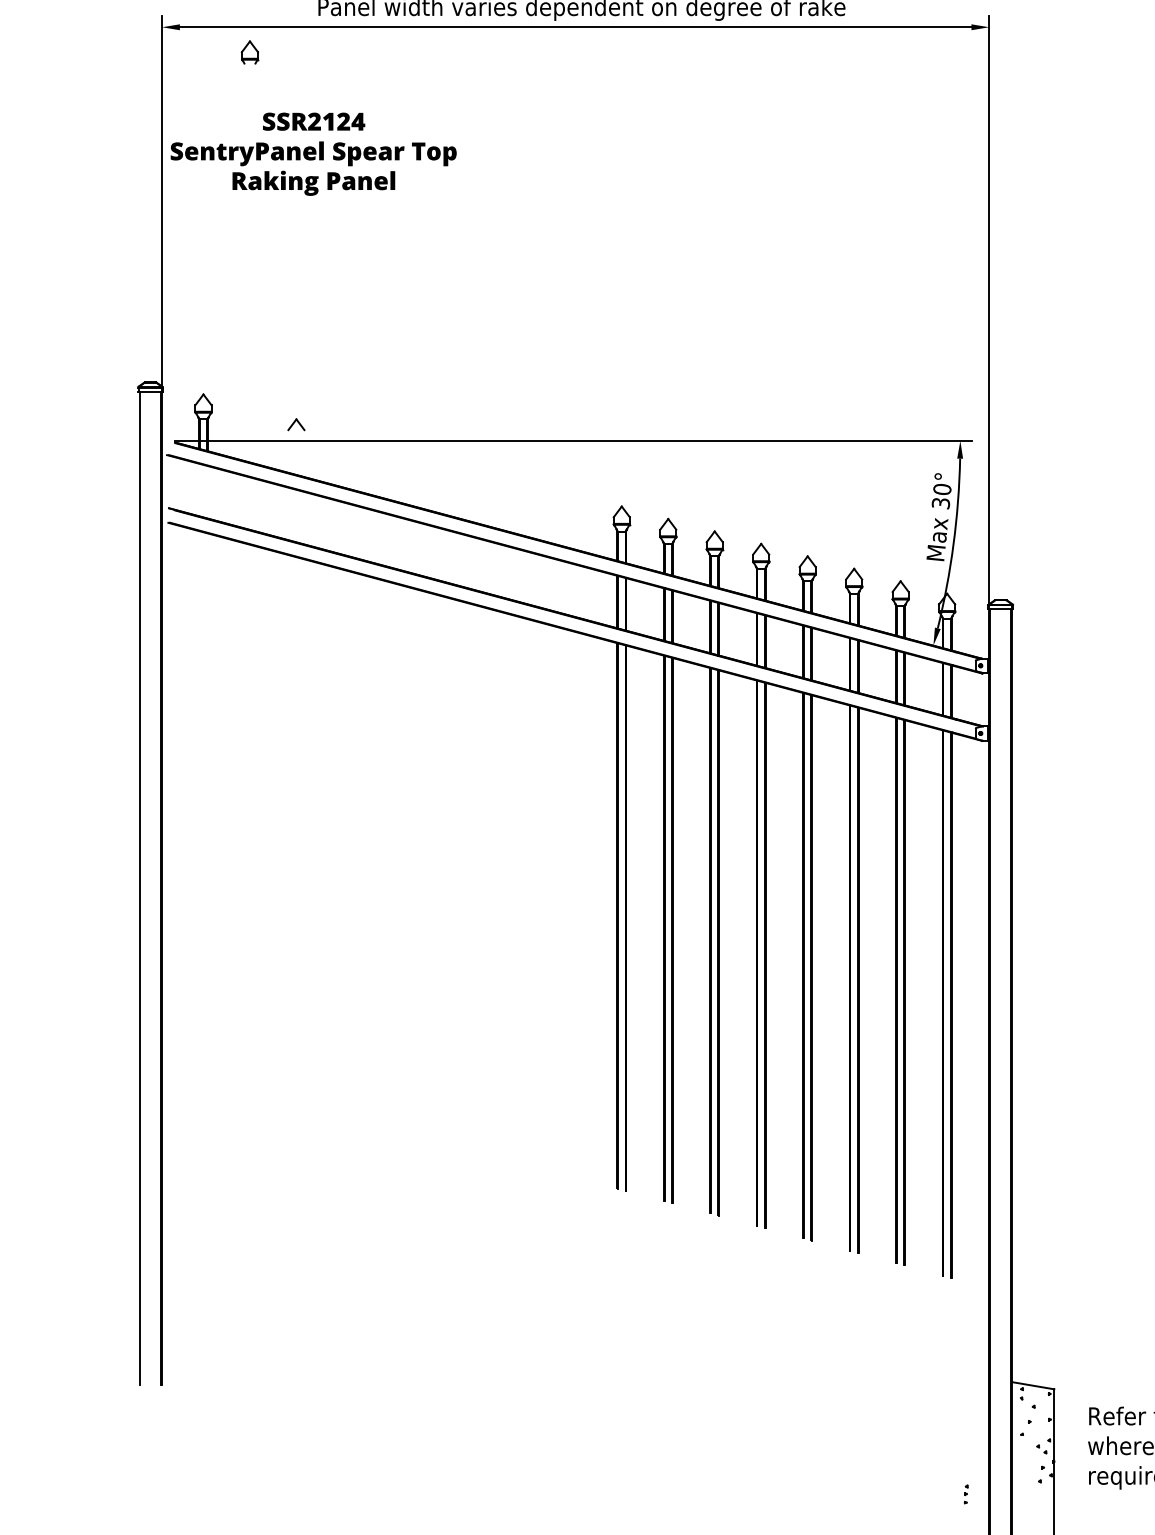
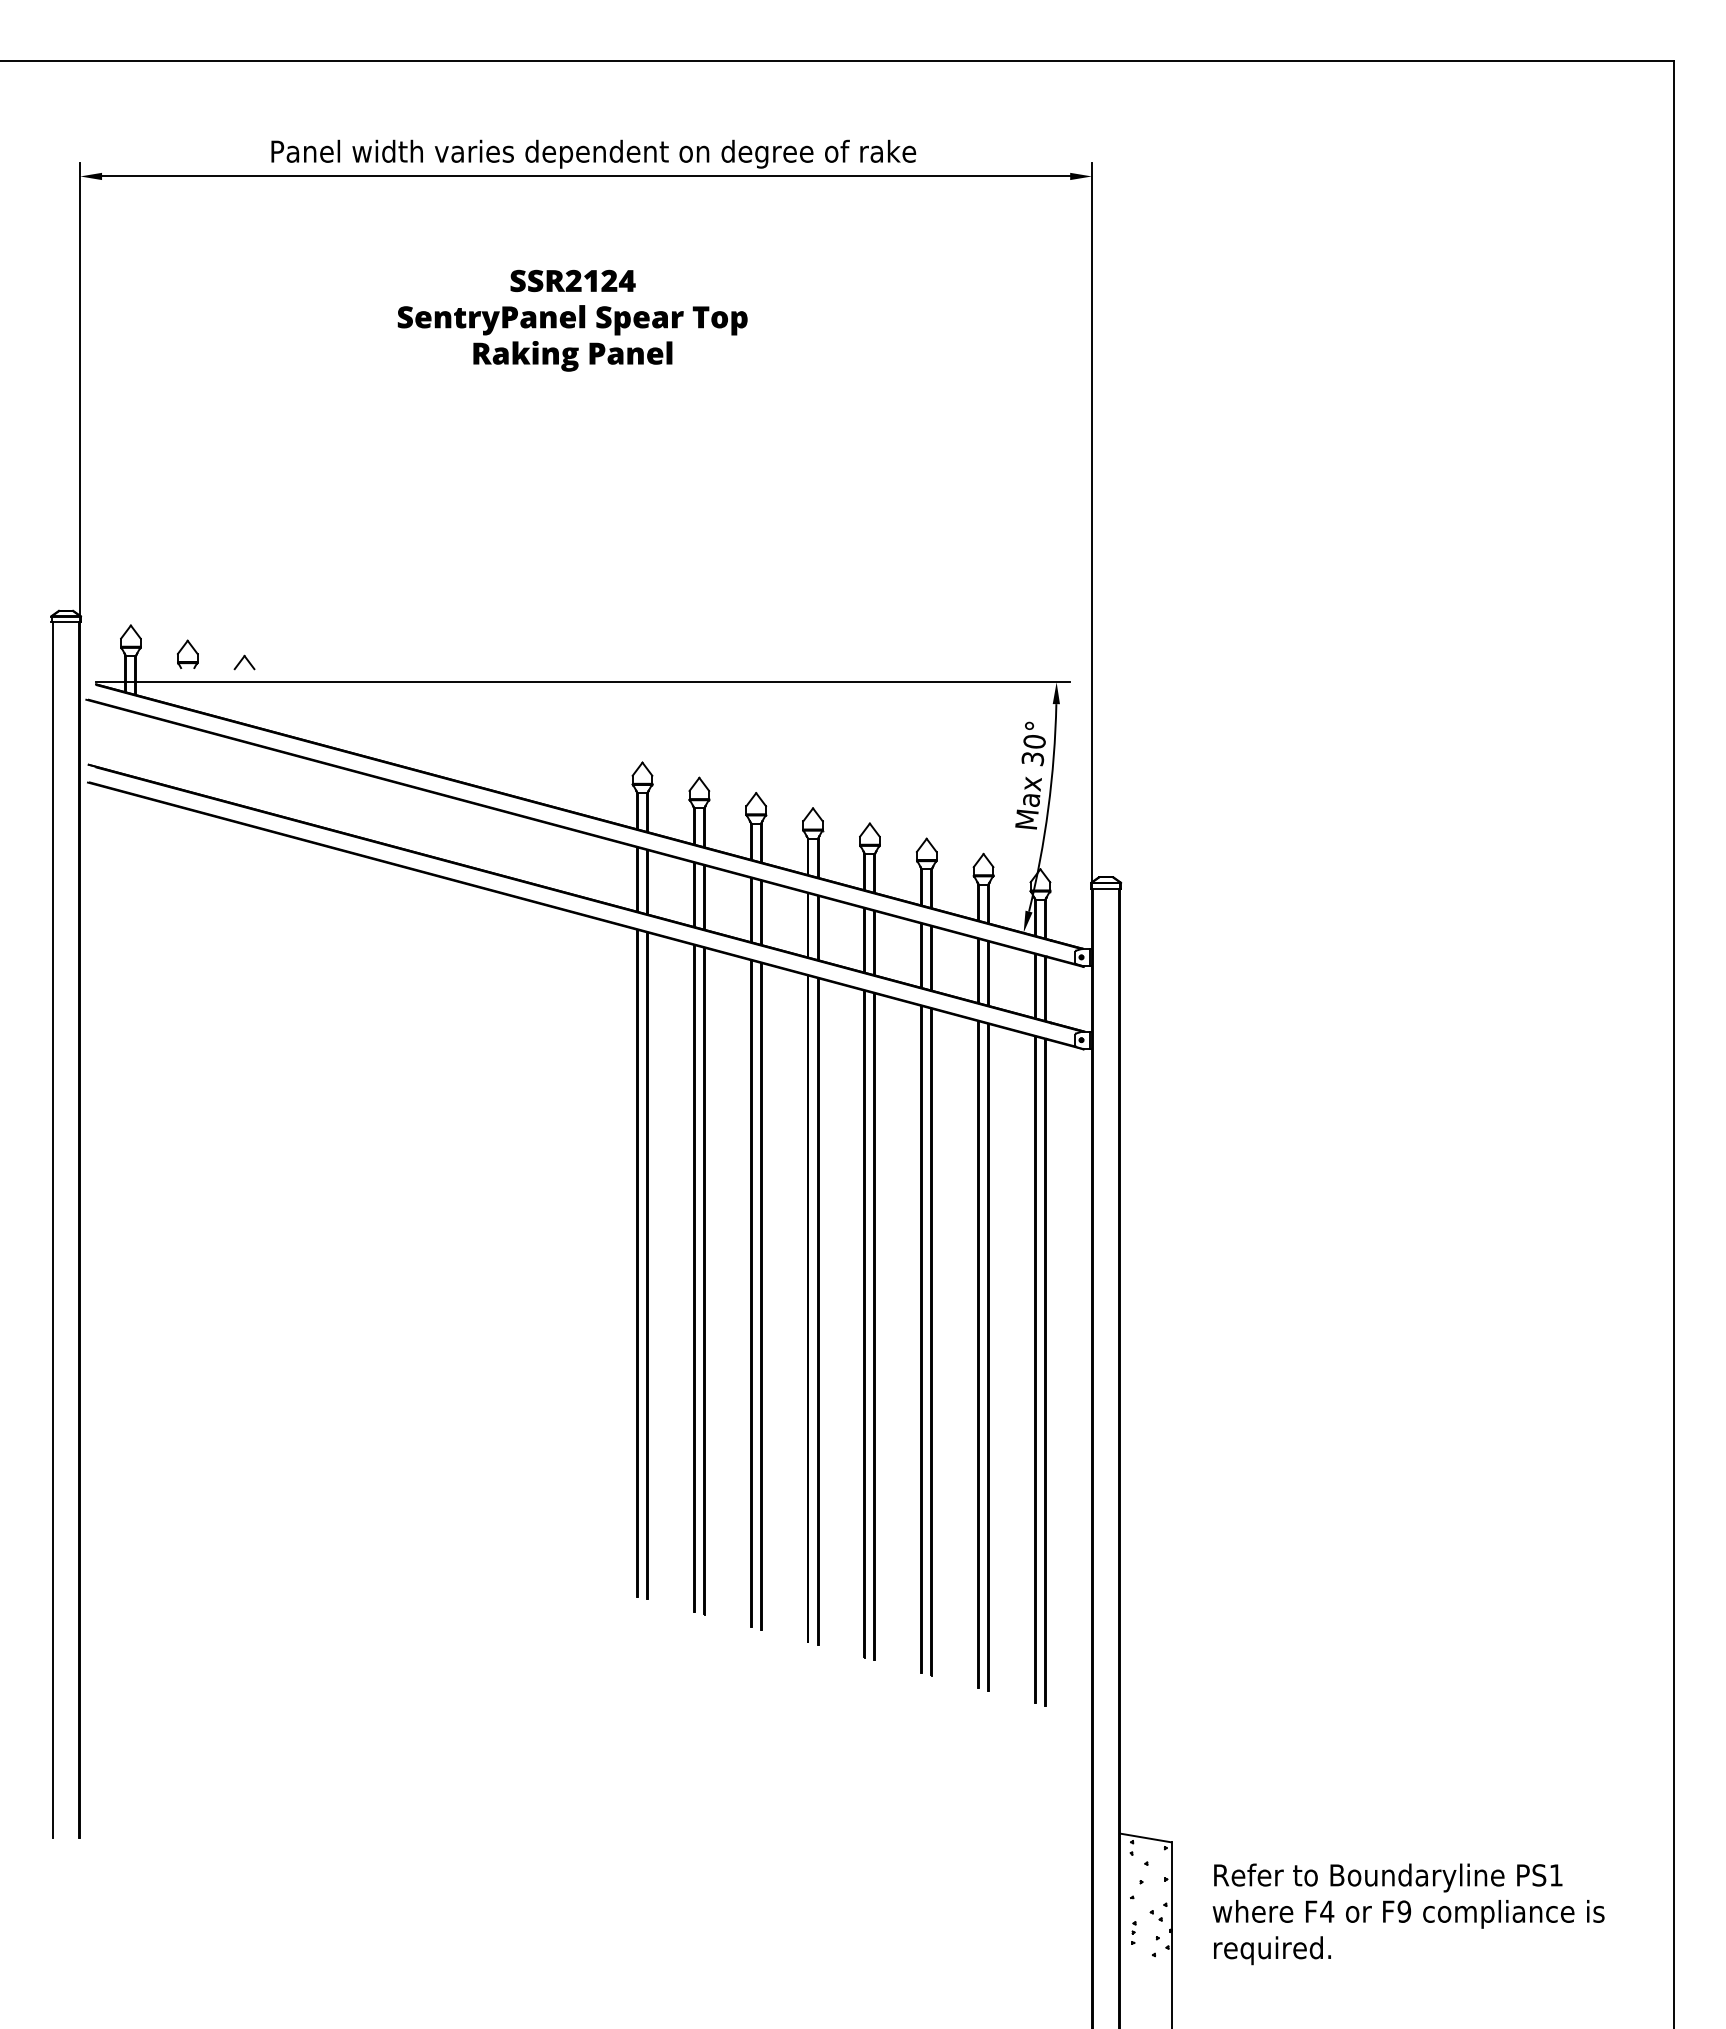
part: (249, 51) -> (187, 653), moved
text: (313, 154) -> (572, 320), moved
part: (965, 1494) -> (1133, 1932), moved

